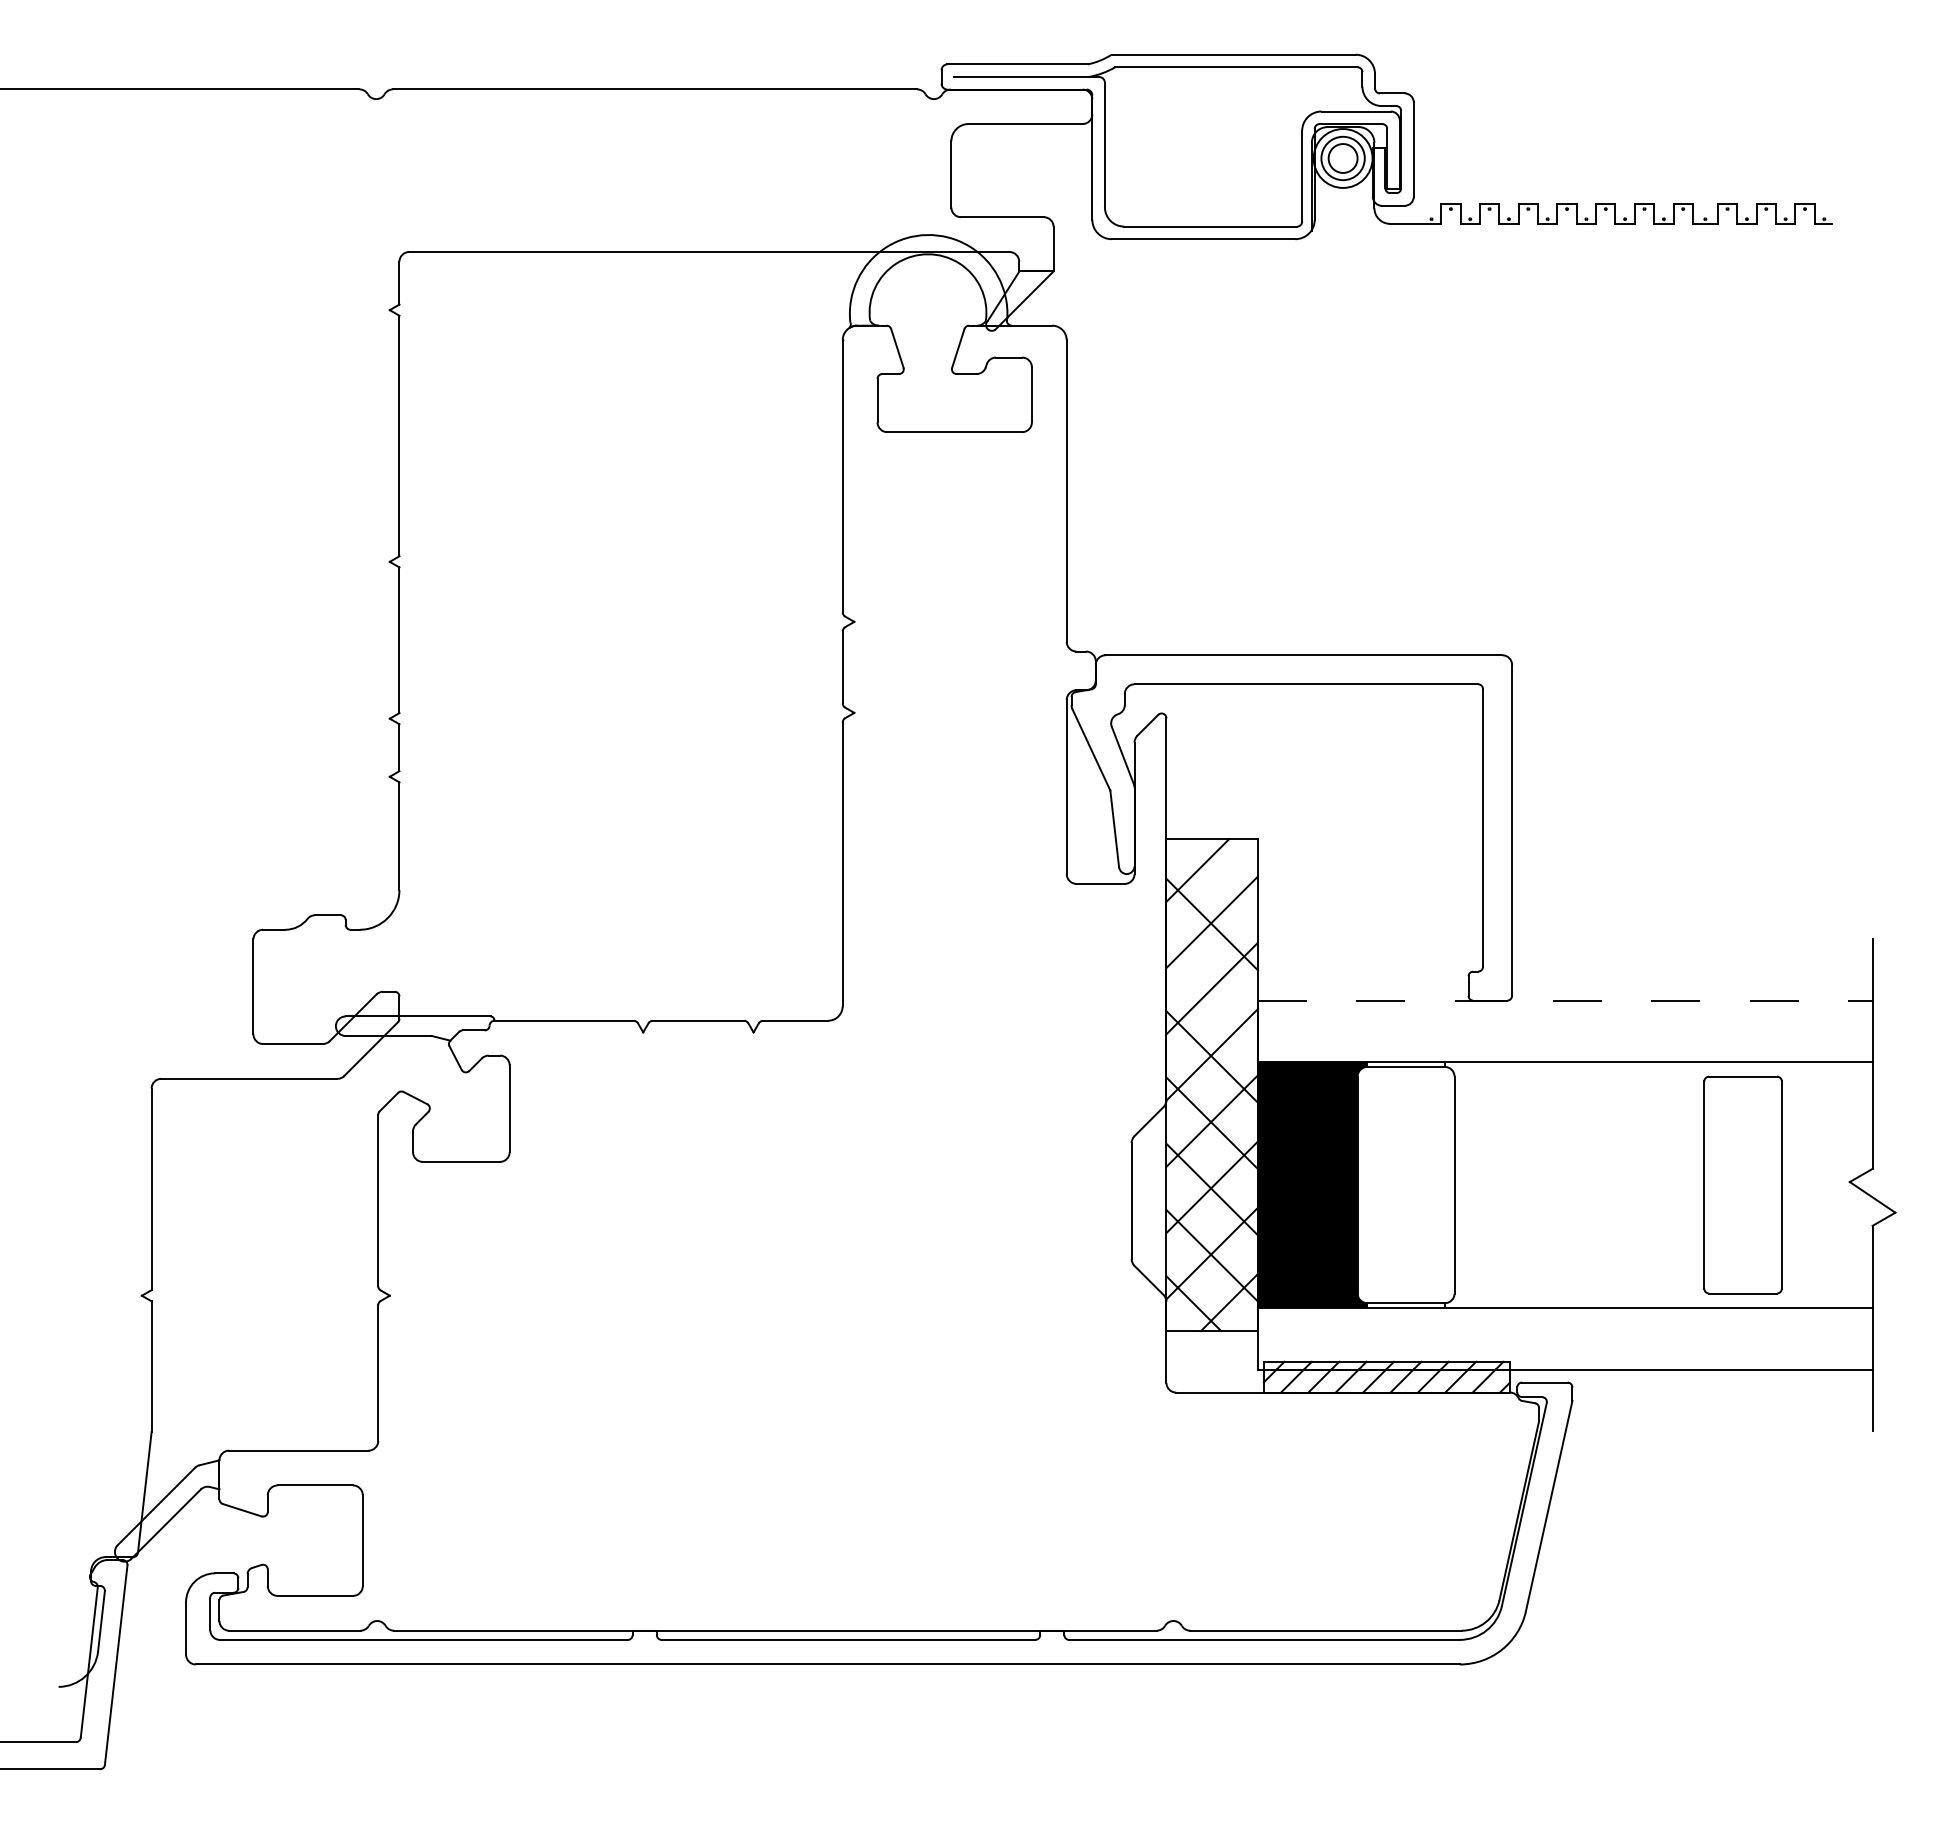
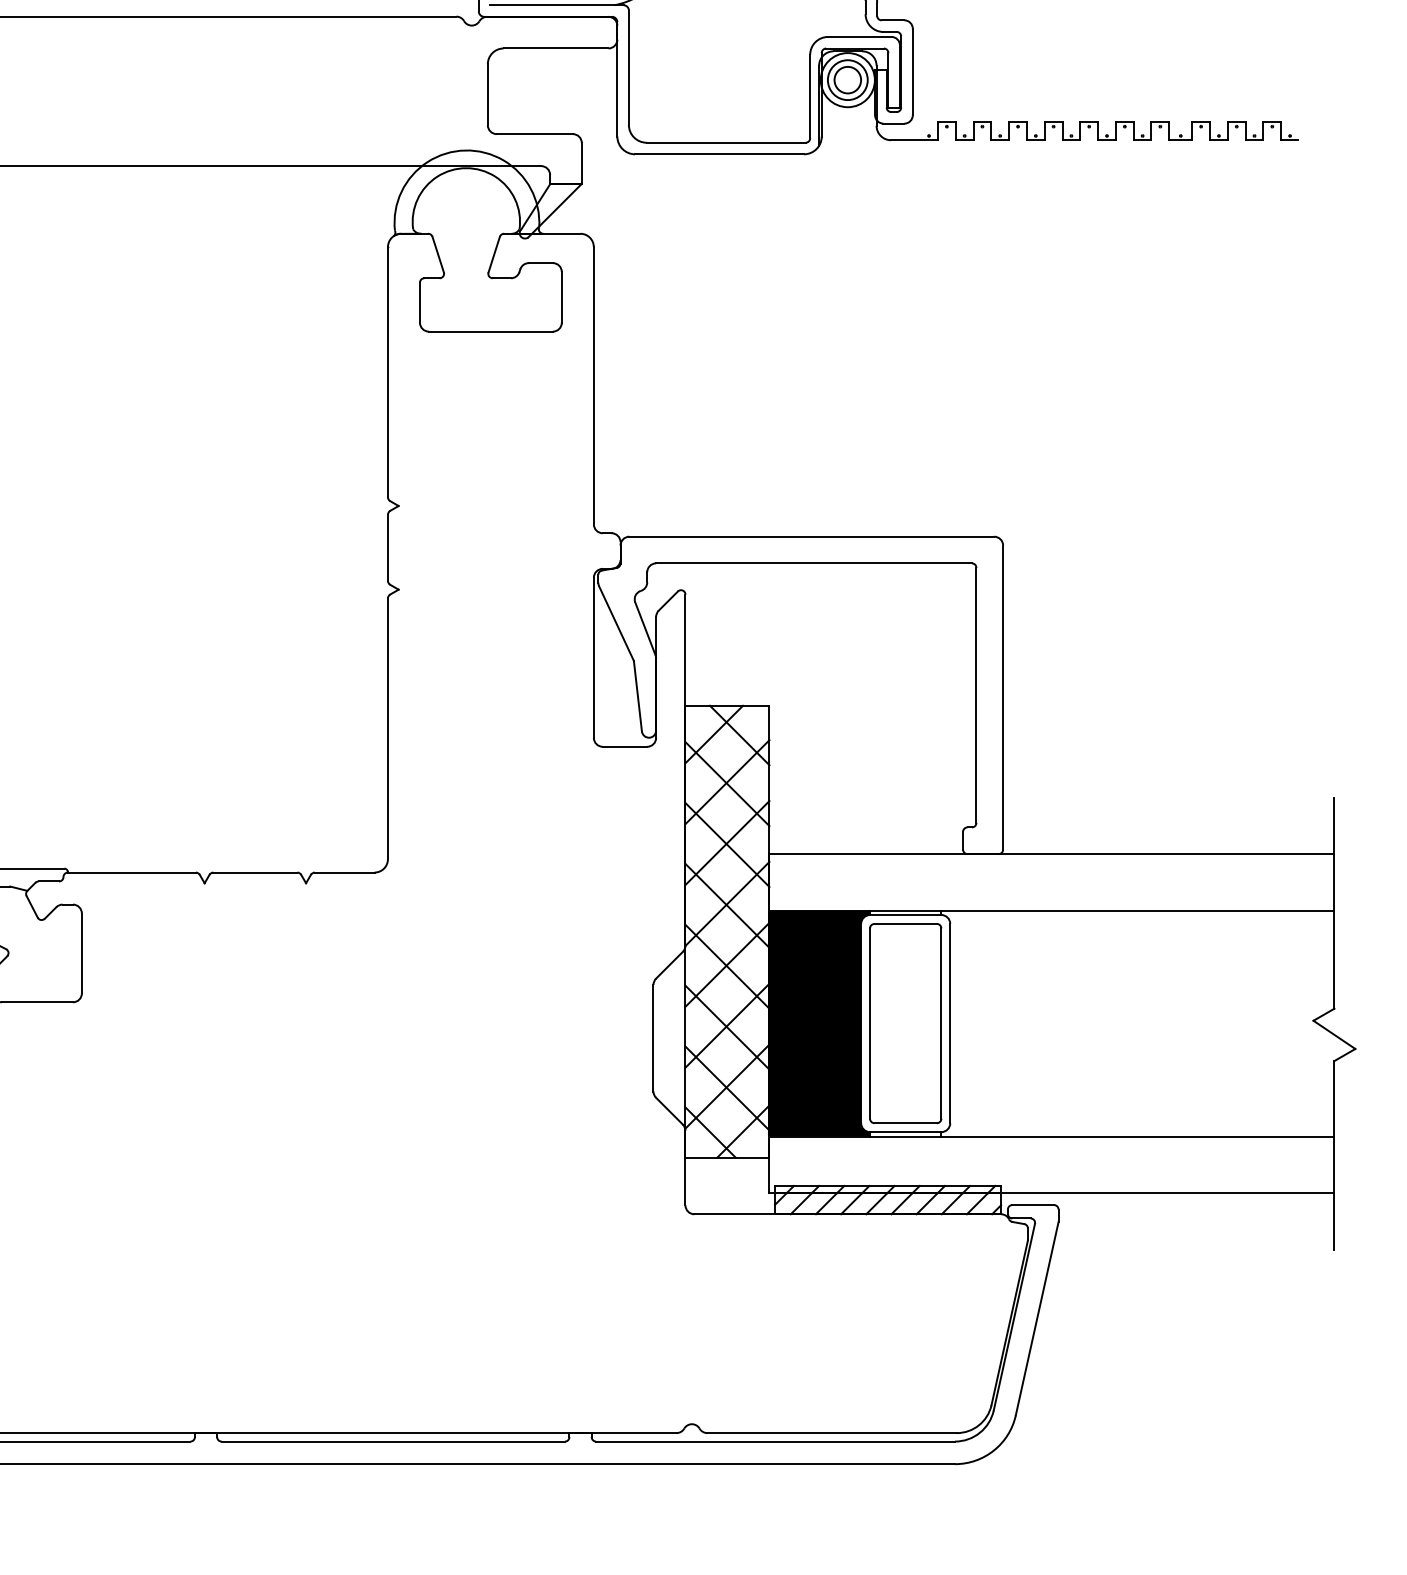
line: (1225, 871) -> (739, 735), added
line: (1211, 990) -> (726, 844), added
line: (1565, 1000) -> (1052, 853), dashed -> solid
part: (1742, 1184) -> (905, 1023), moved

